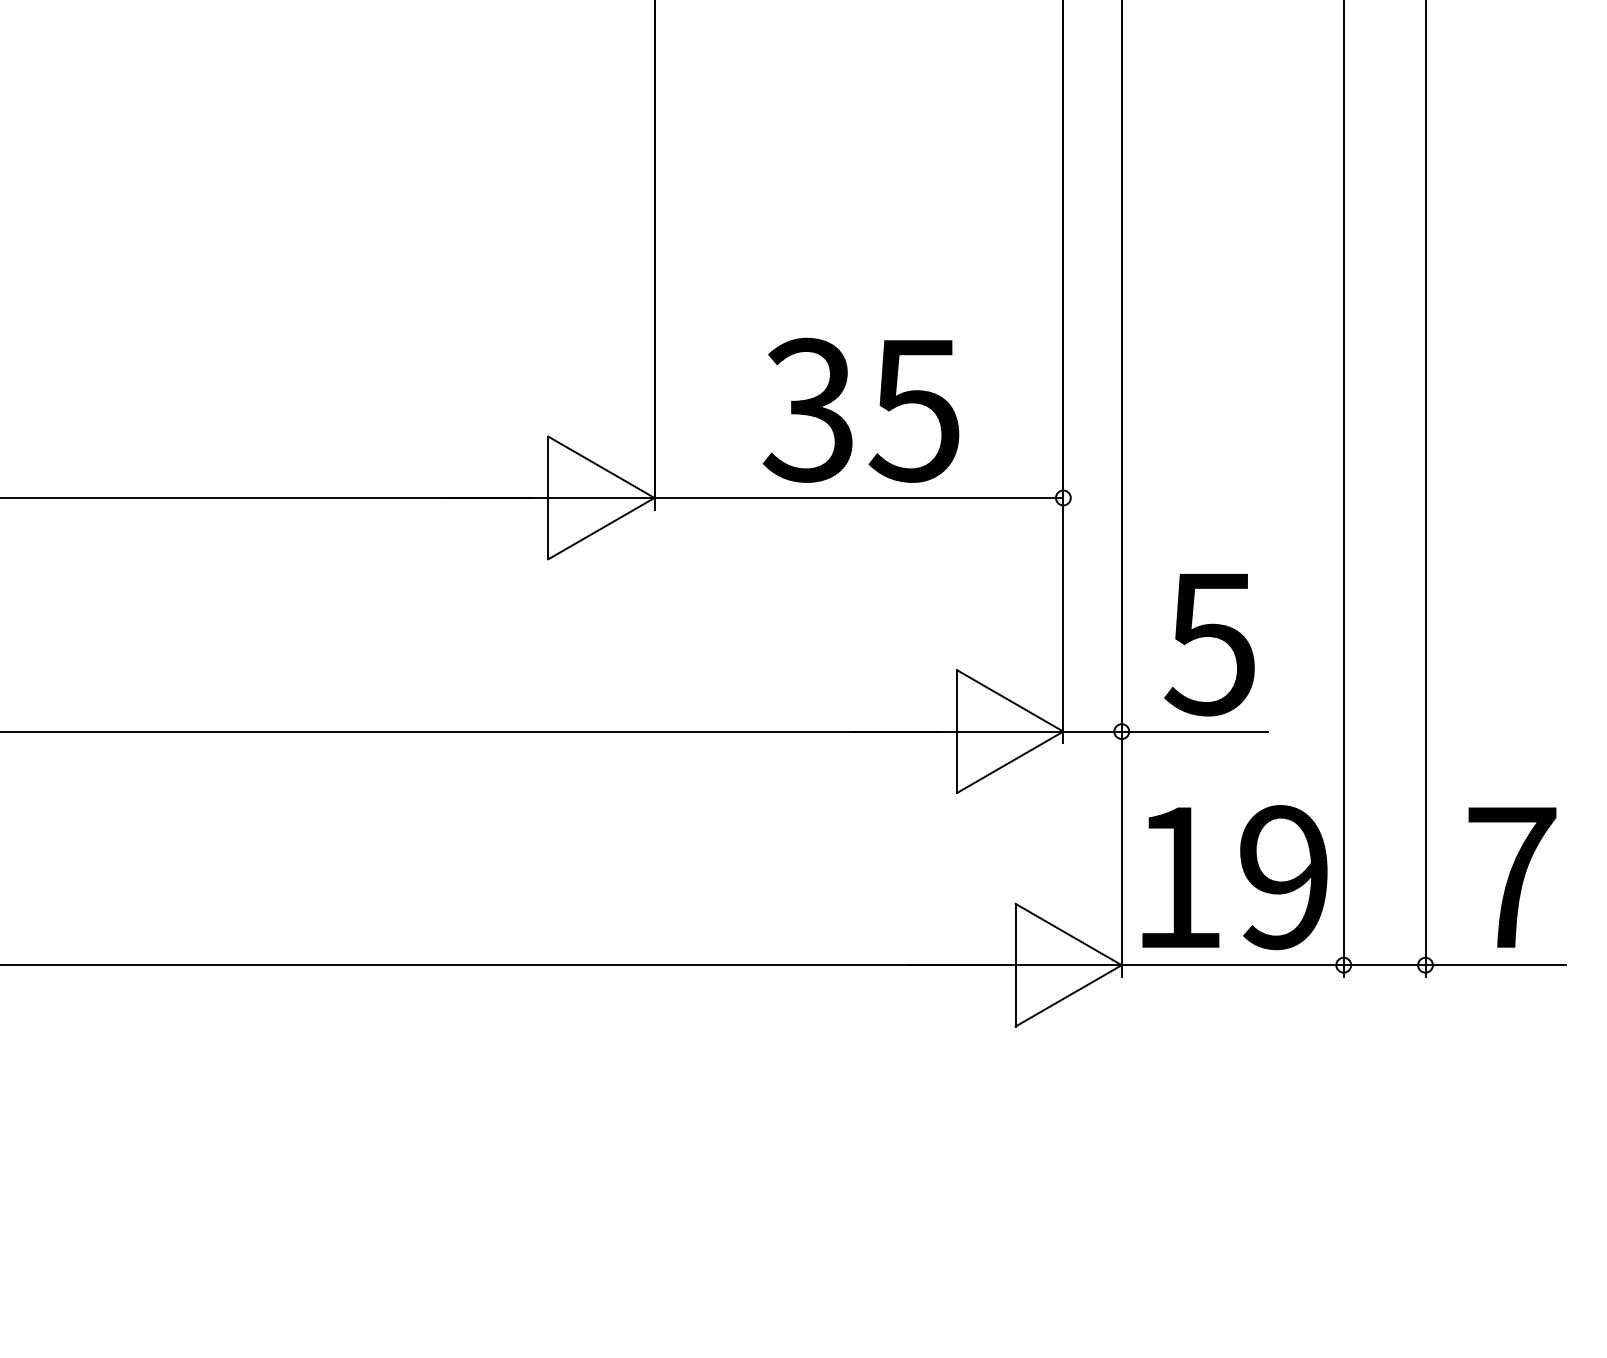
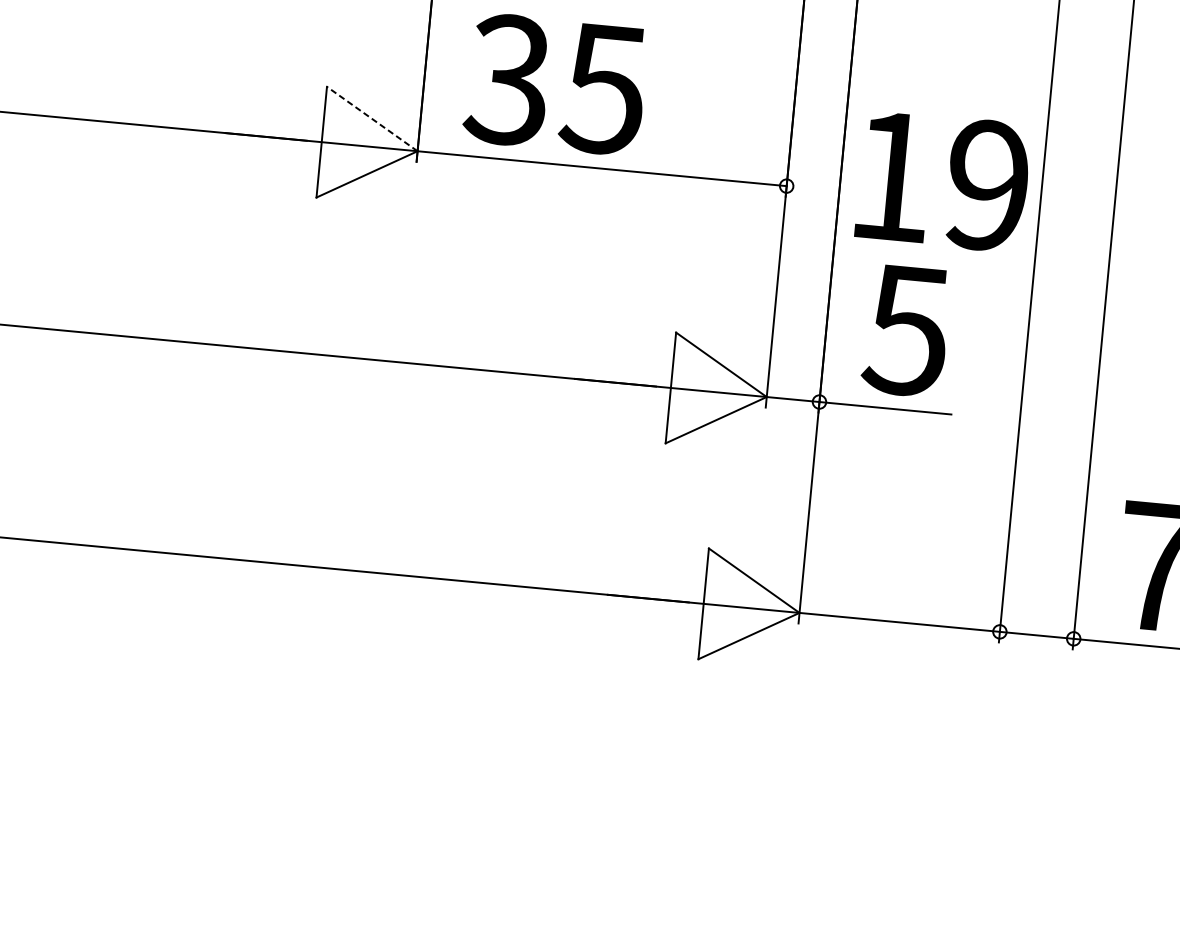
text: (860, 409) -> (555, 83), moved
line: (601, 467) -> (372, 119), solid -> dashed
text: (1234, 877) -> (942, 181), moved

